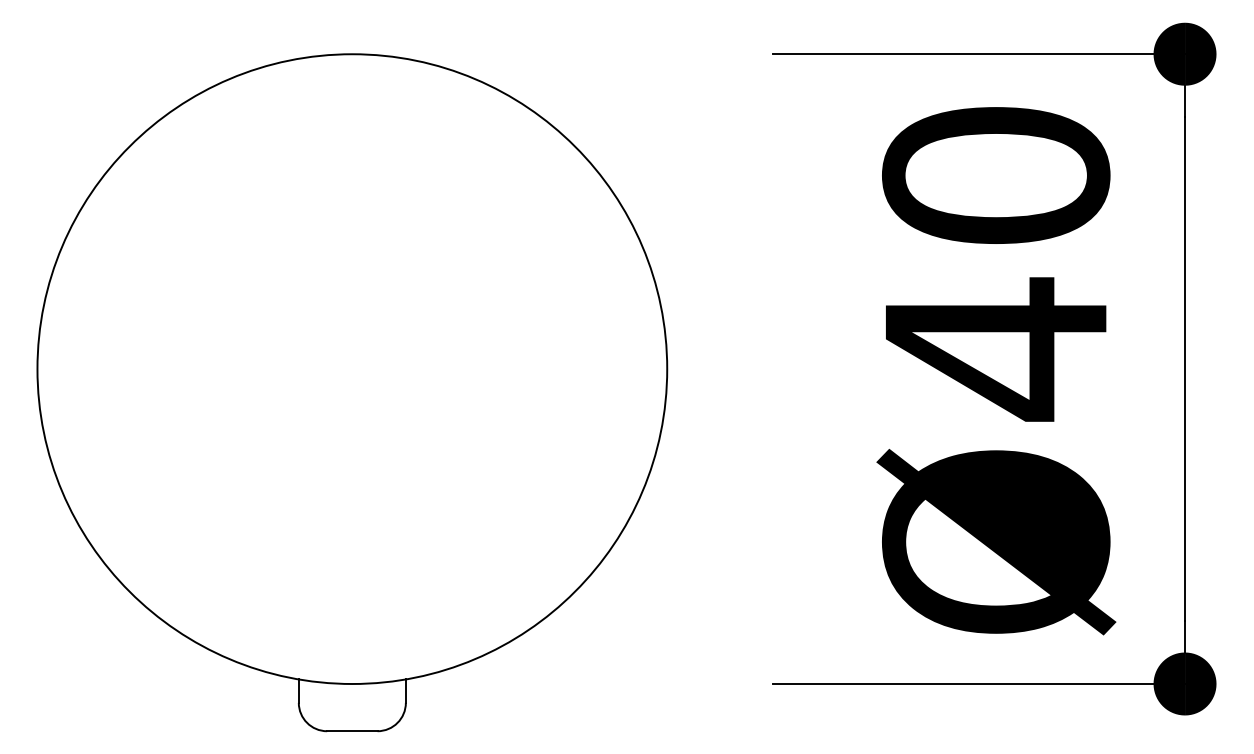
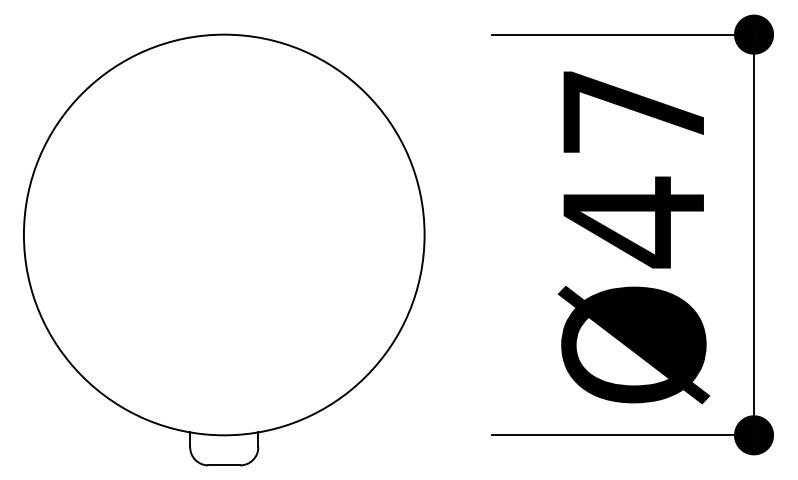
text: (995, 175) -> (633, 111), Ø40 -> Ø47

